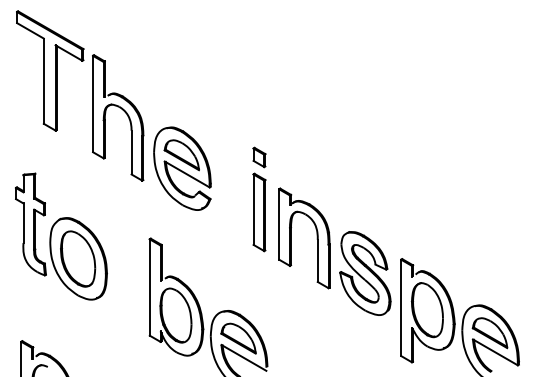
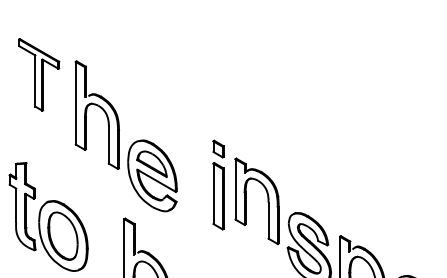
part: (50, 70) -> (39, 74), size x0.7
part: (182, 168) -> (152, 175), moved
part: (316, 238) -> (267, 201), moved

